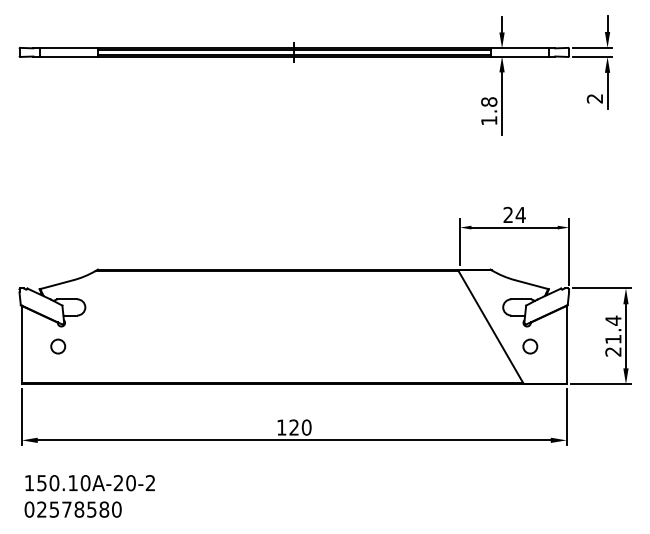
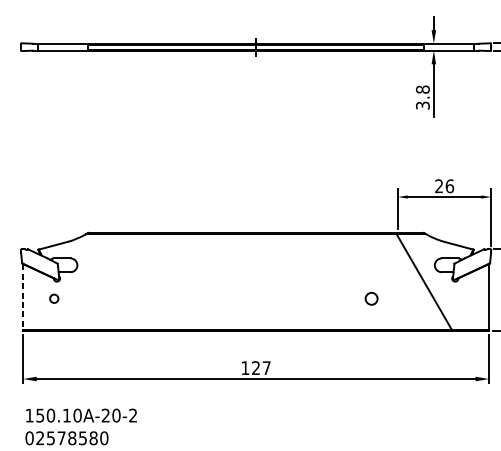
text: (489, 120) -> (423, 105), 1.8 -> 3.8
text: (520, 214) -> (449, 185), 24 -> 26
line: (21, 345) -> (22, 297), solid -> dashed
circle: (58, 346) -> (54, 298), size x0.7
circle: (530, 346) -> (371, 298), moved
text: (306, 427) -> (266, 368), 120 -> 127

